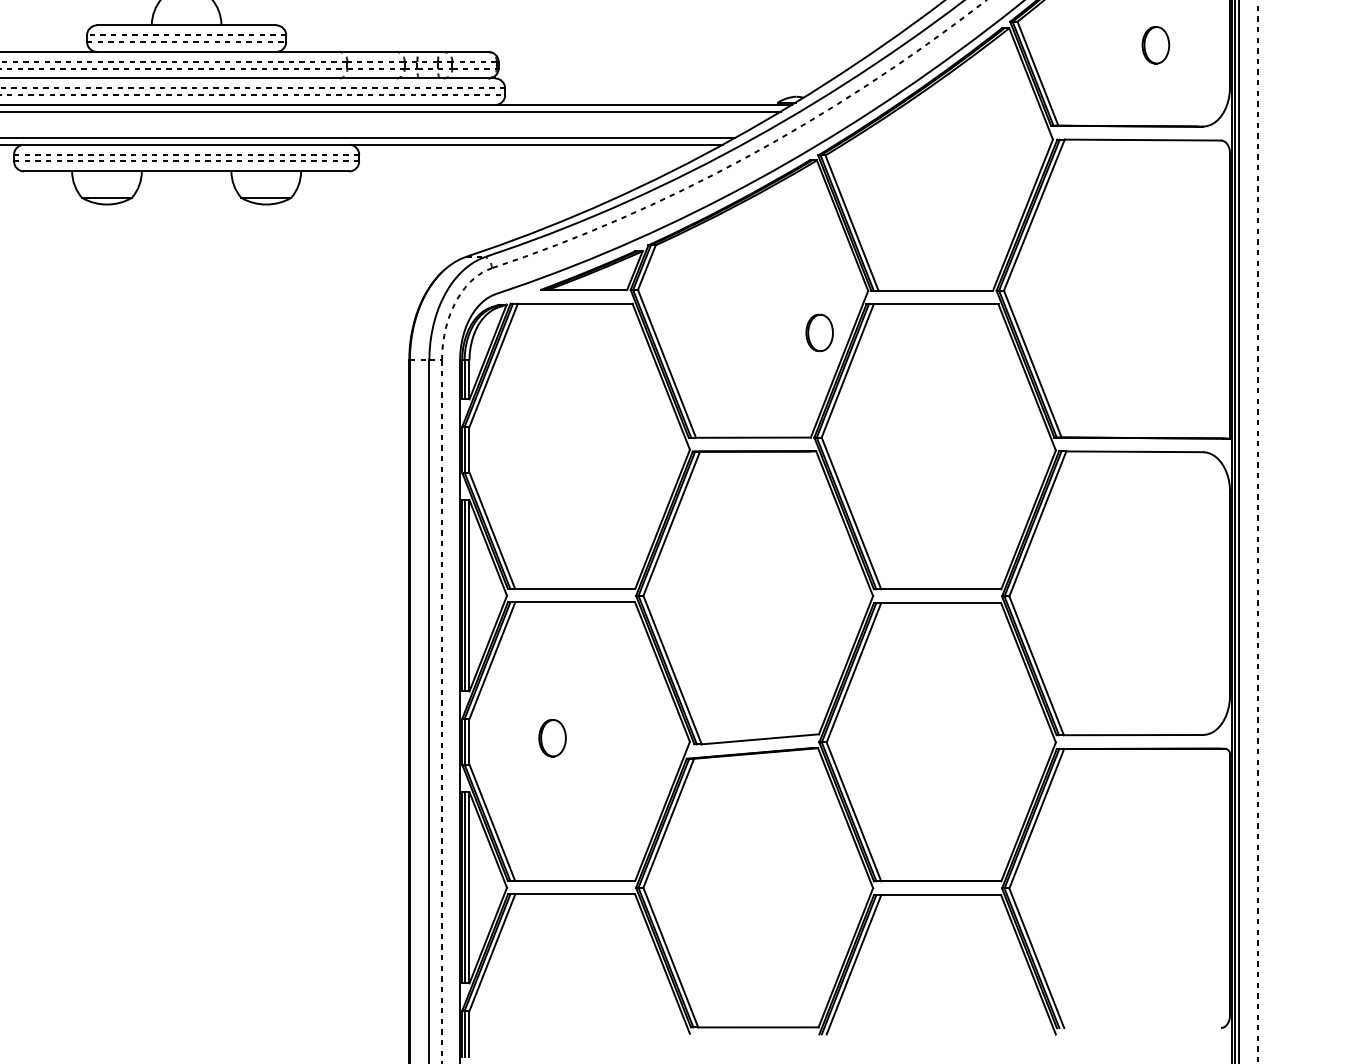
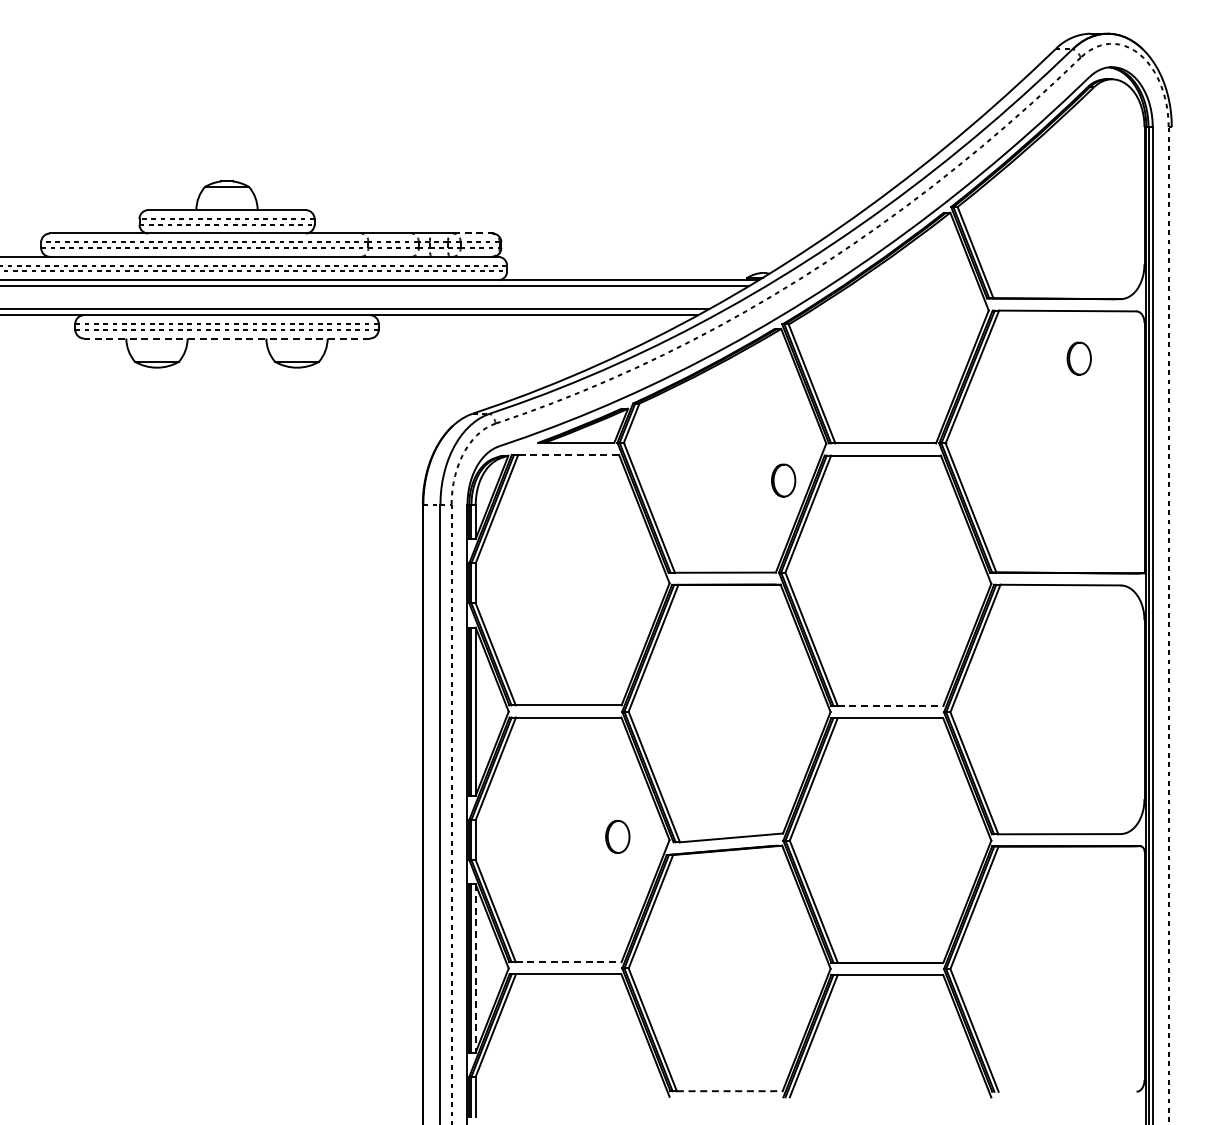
part: (1155, 45) -> (1078, 358), moved
line: (466, 51) -> (473, 233), solid -> dashed
line: (187, 171) -> (227, 338), solid -> dashed
line: (574, 303) -> (568, 454), solid -> dashed
line: (941, 589) -> (890, 706), solid -> dashed
part: (552, 737) -> (617, 836), moved
line: (574, 881) -> (568, 962), solid -> dashed
line: (469, 887) -> (475, 968), solid -> dashed
line: (758, 1027) -> (729, 1091), solid -> dashed

